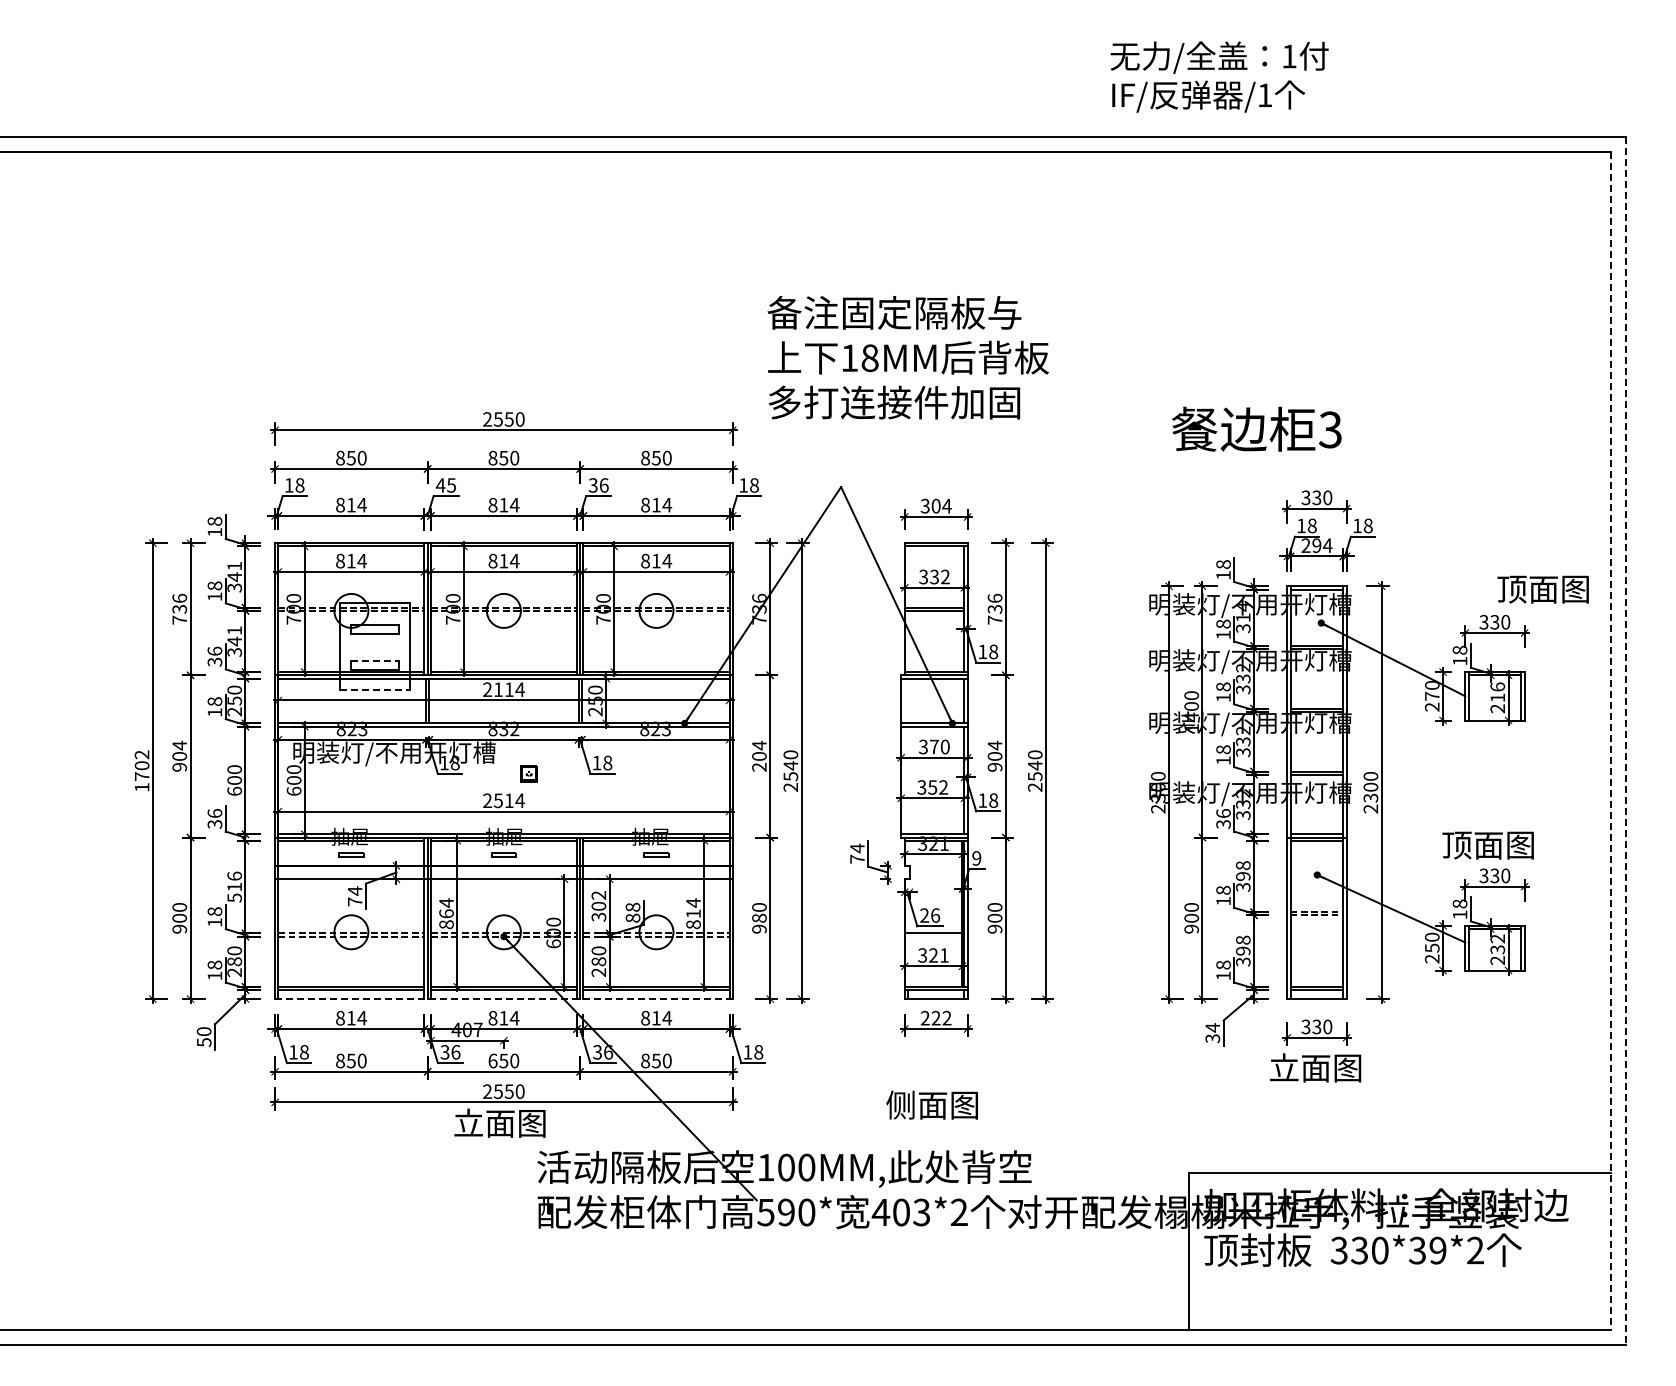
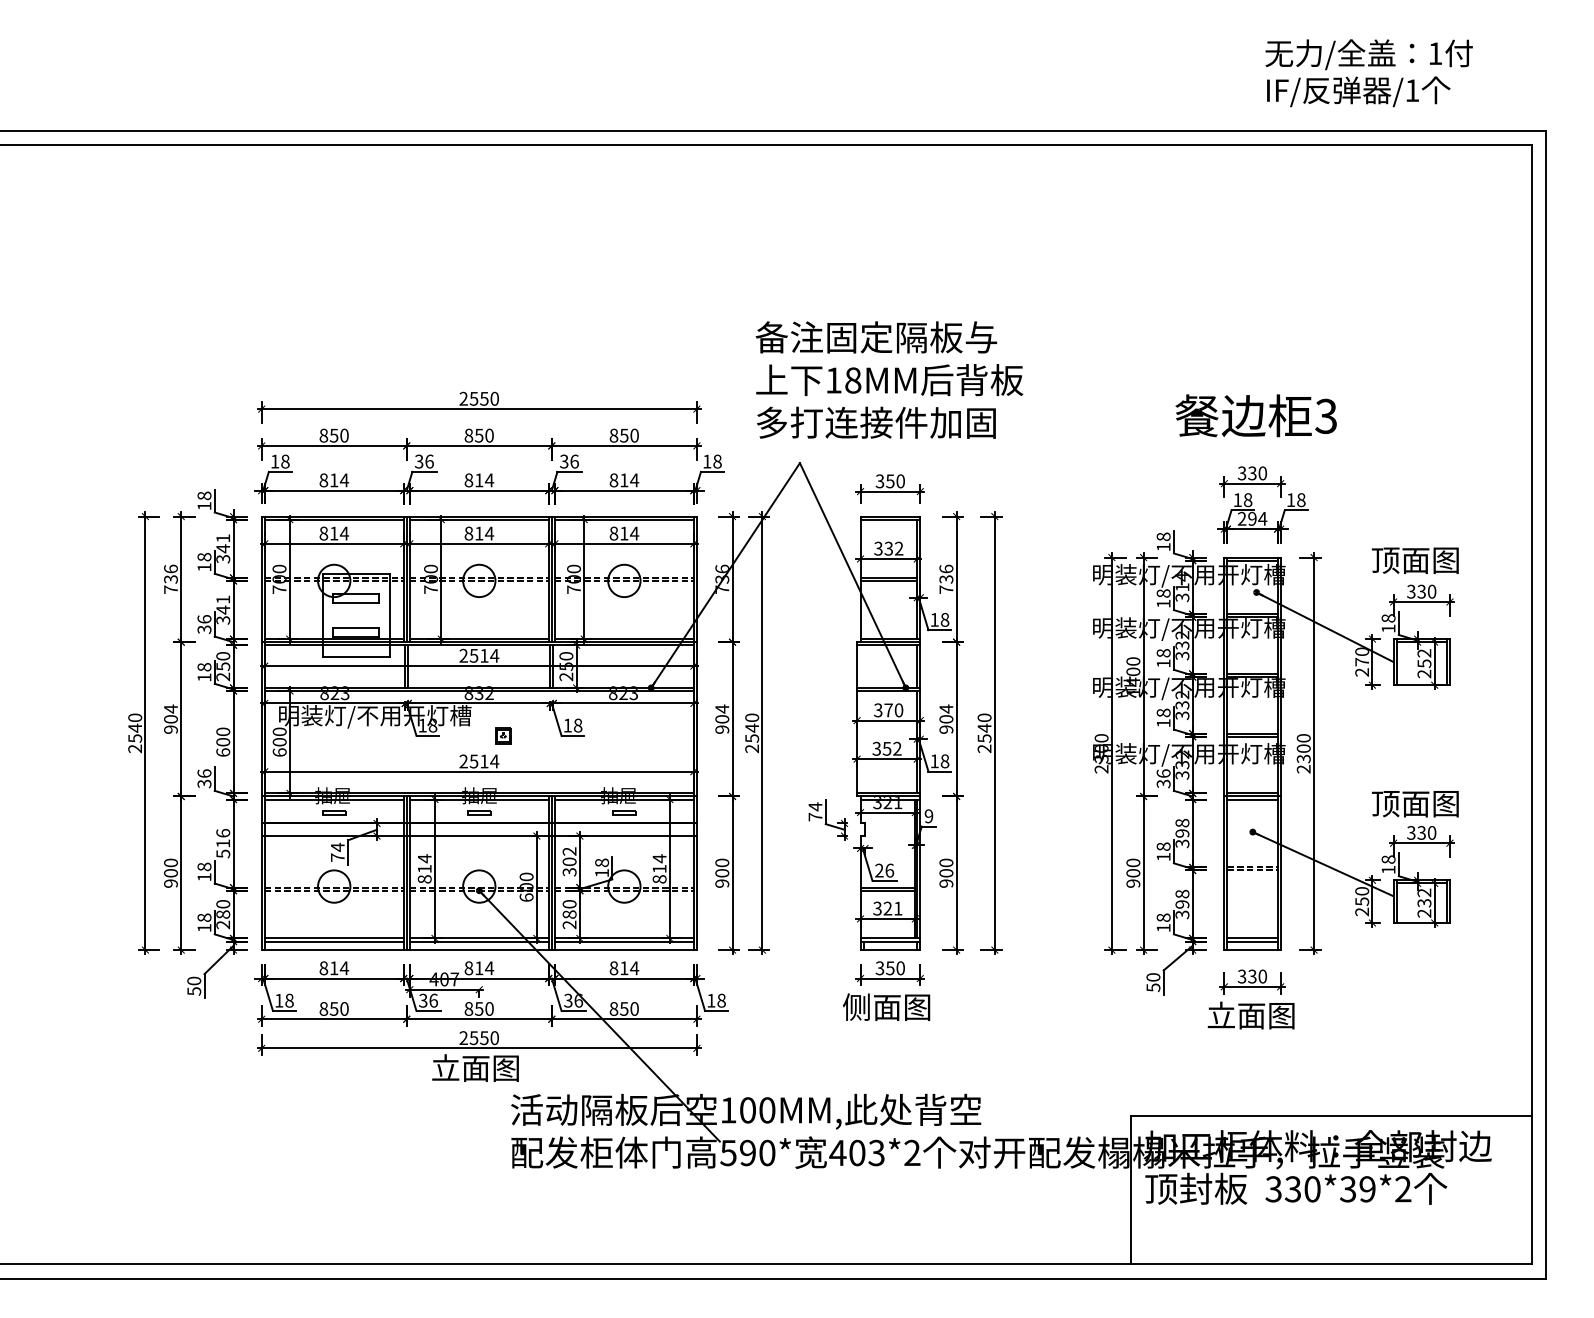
text: (1219, 76) -> (1369, 72), moved
text: (907, 357) -> (888, 379), moved
text: (1256, 428) -> (1255, 415), moved
text: (445, 485) -> (423, 461), 45 -> 36
text: (941, 505) -> (895, 480), 304 -> 350
text: (1542, 589) -> (1414, 560), moved
line: (375, 660) -> (357, 628), dashed -> solid
text: (497, 689) -> (473, 655), 2114 -> 2514
line: (374, 690) -> (356, 656), dashed -> solid
text: (1497, 692) -> (1424, 658), 216 -> 252
line: (1625, 740) -> (1545, 704), dashed -> solid
line: (1610, 741) -> (1531, 705), dashed -> solid
text: (759, 766) -> (722, 728), 204 -> 904
text: (141, 770) -> (134, 732), 1702 -> 2540
text: (446, 913) -> (424, 868), 864 -> 814
text: (632, 917) -> (601, 872), 88 -> 18
text: (759, 917) -> (722, 872), 980 -> 900
line: (933, 936) -> (887, 890), added
line: (503, 999) -> (478, 950), dashed -> solid
text: (935, 1017) -> (889, 967), 222 -> 350
text: (1212, 1032) -> (1153, 981), 34 -> 50
text: (492, 1060) -> (468, 1008), 650 -> 850
text: (931, 1104) -> (885, 1006), moved

